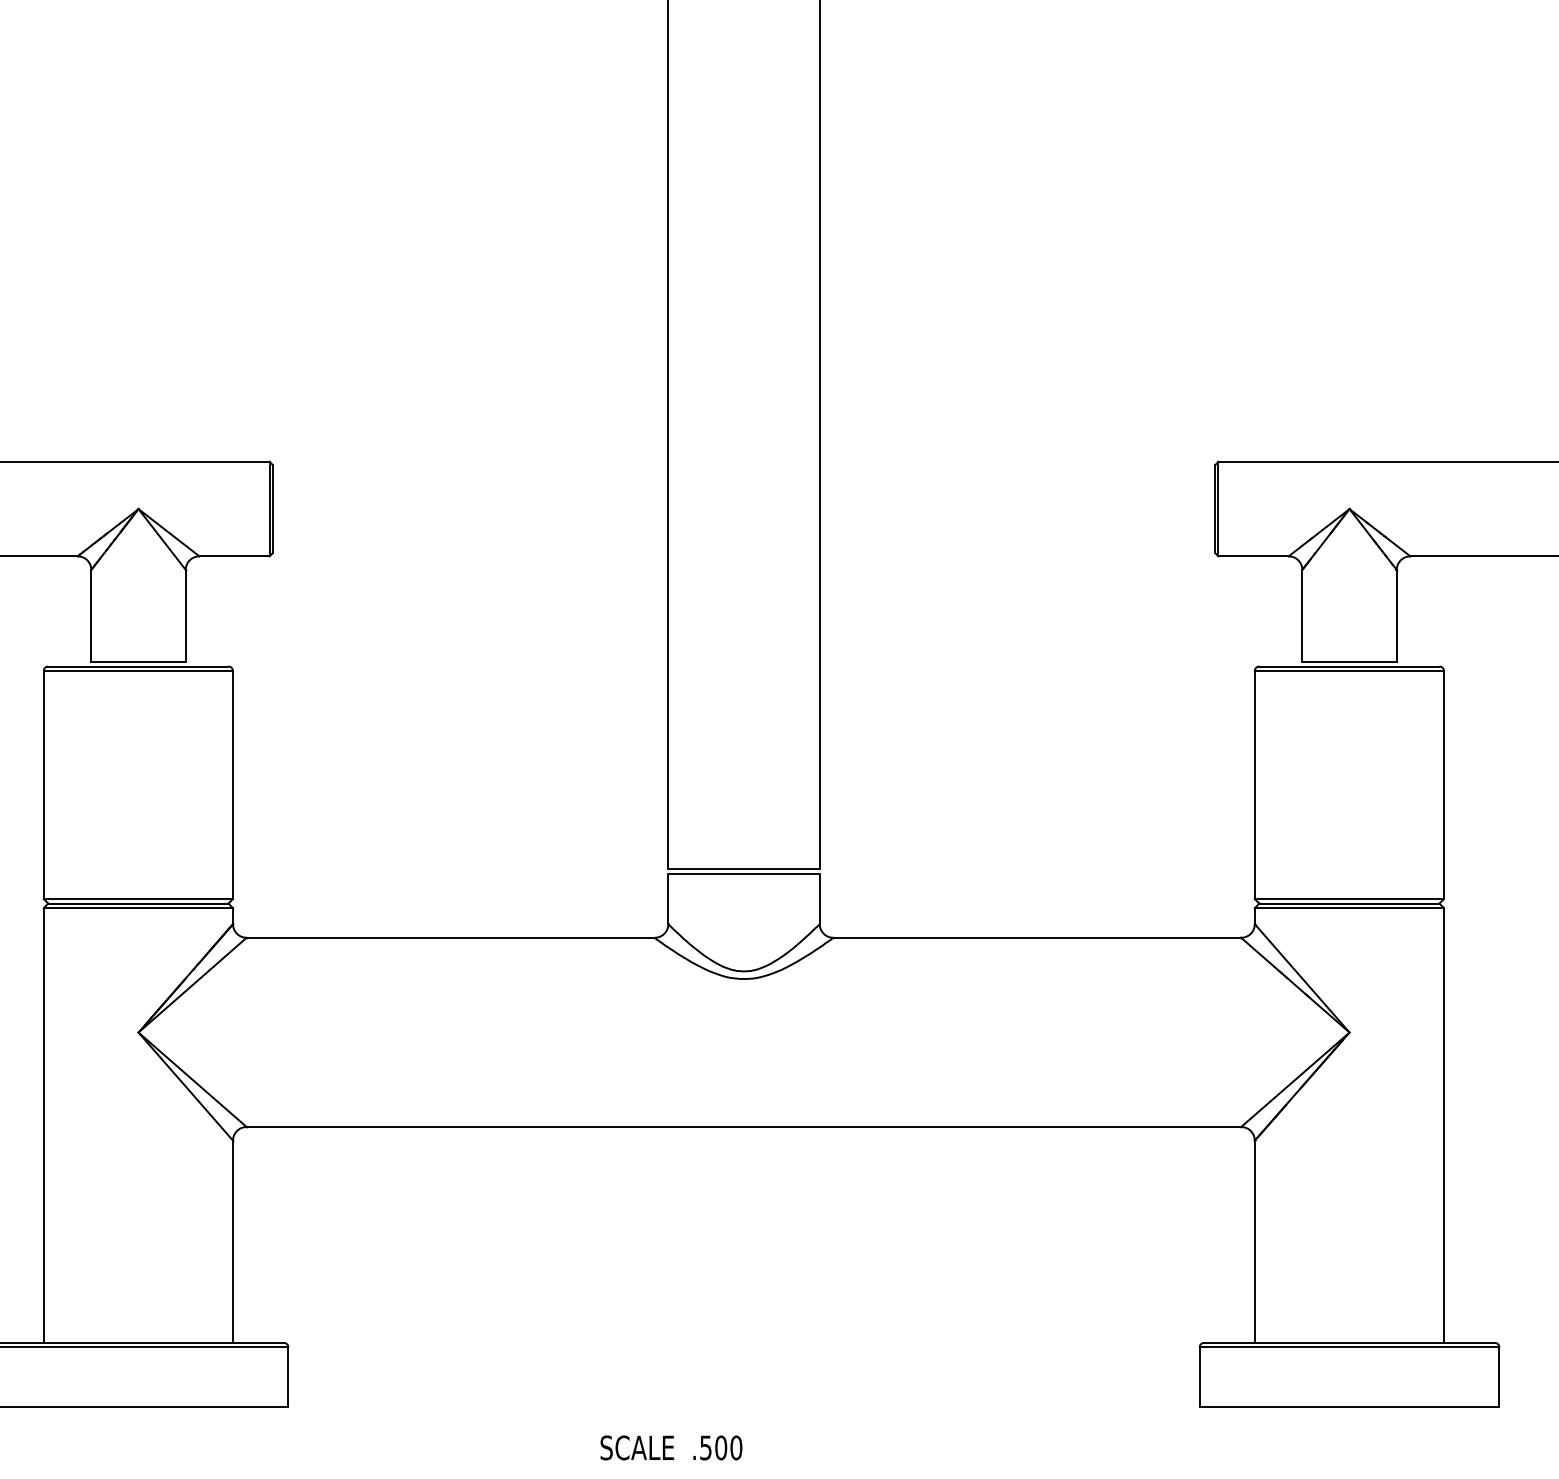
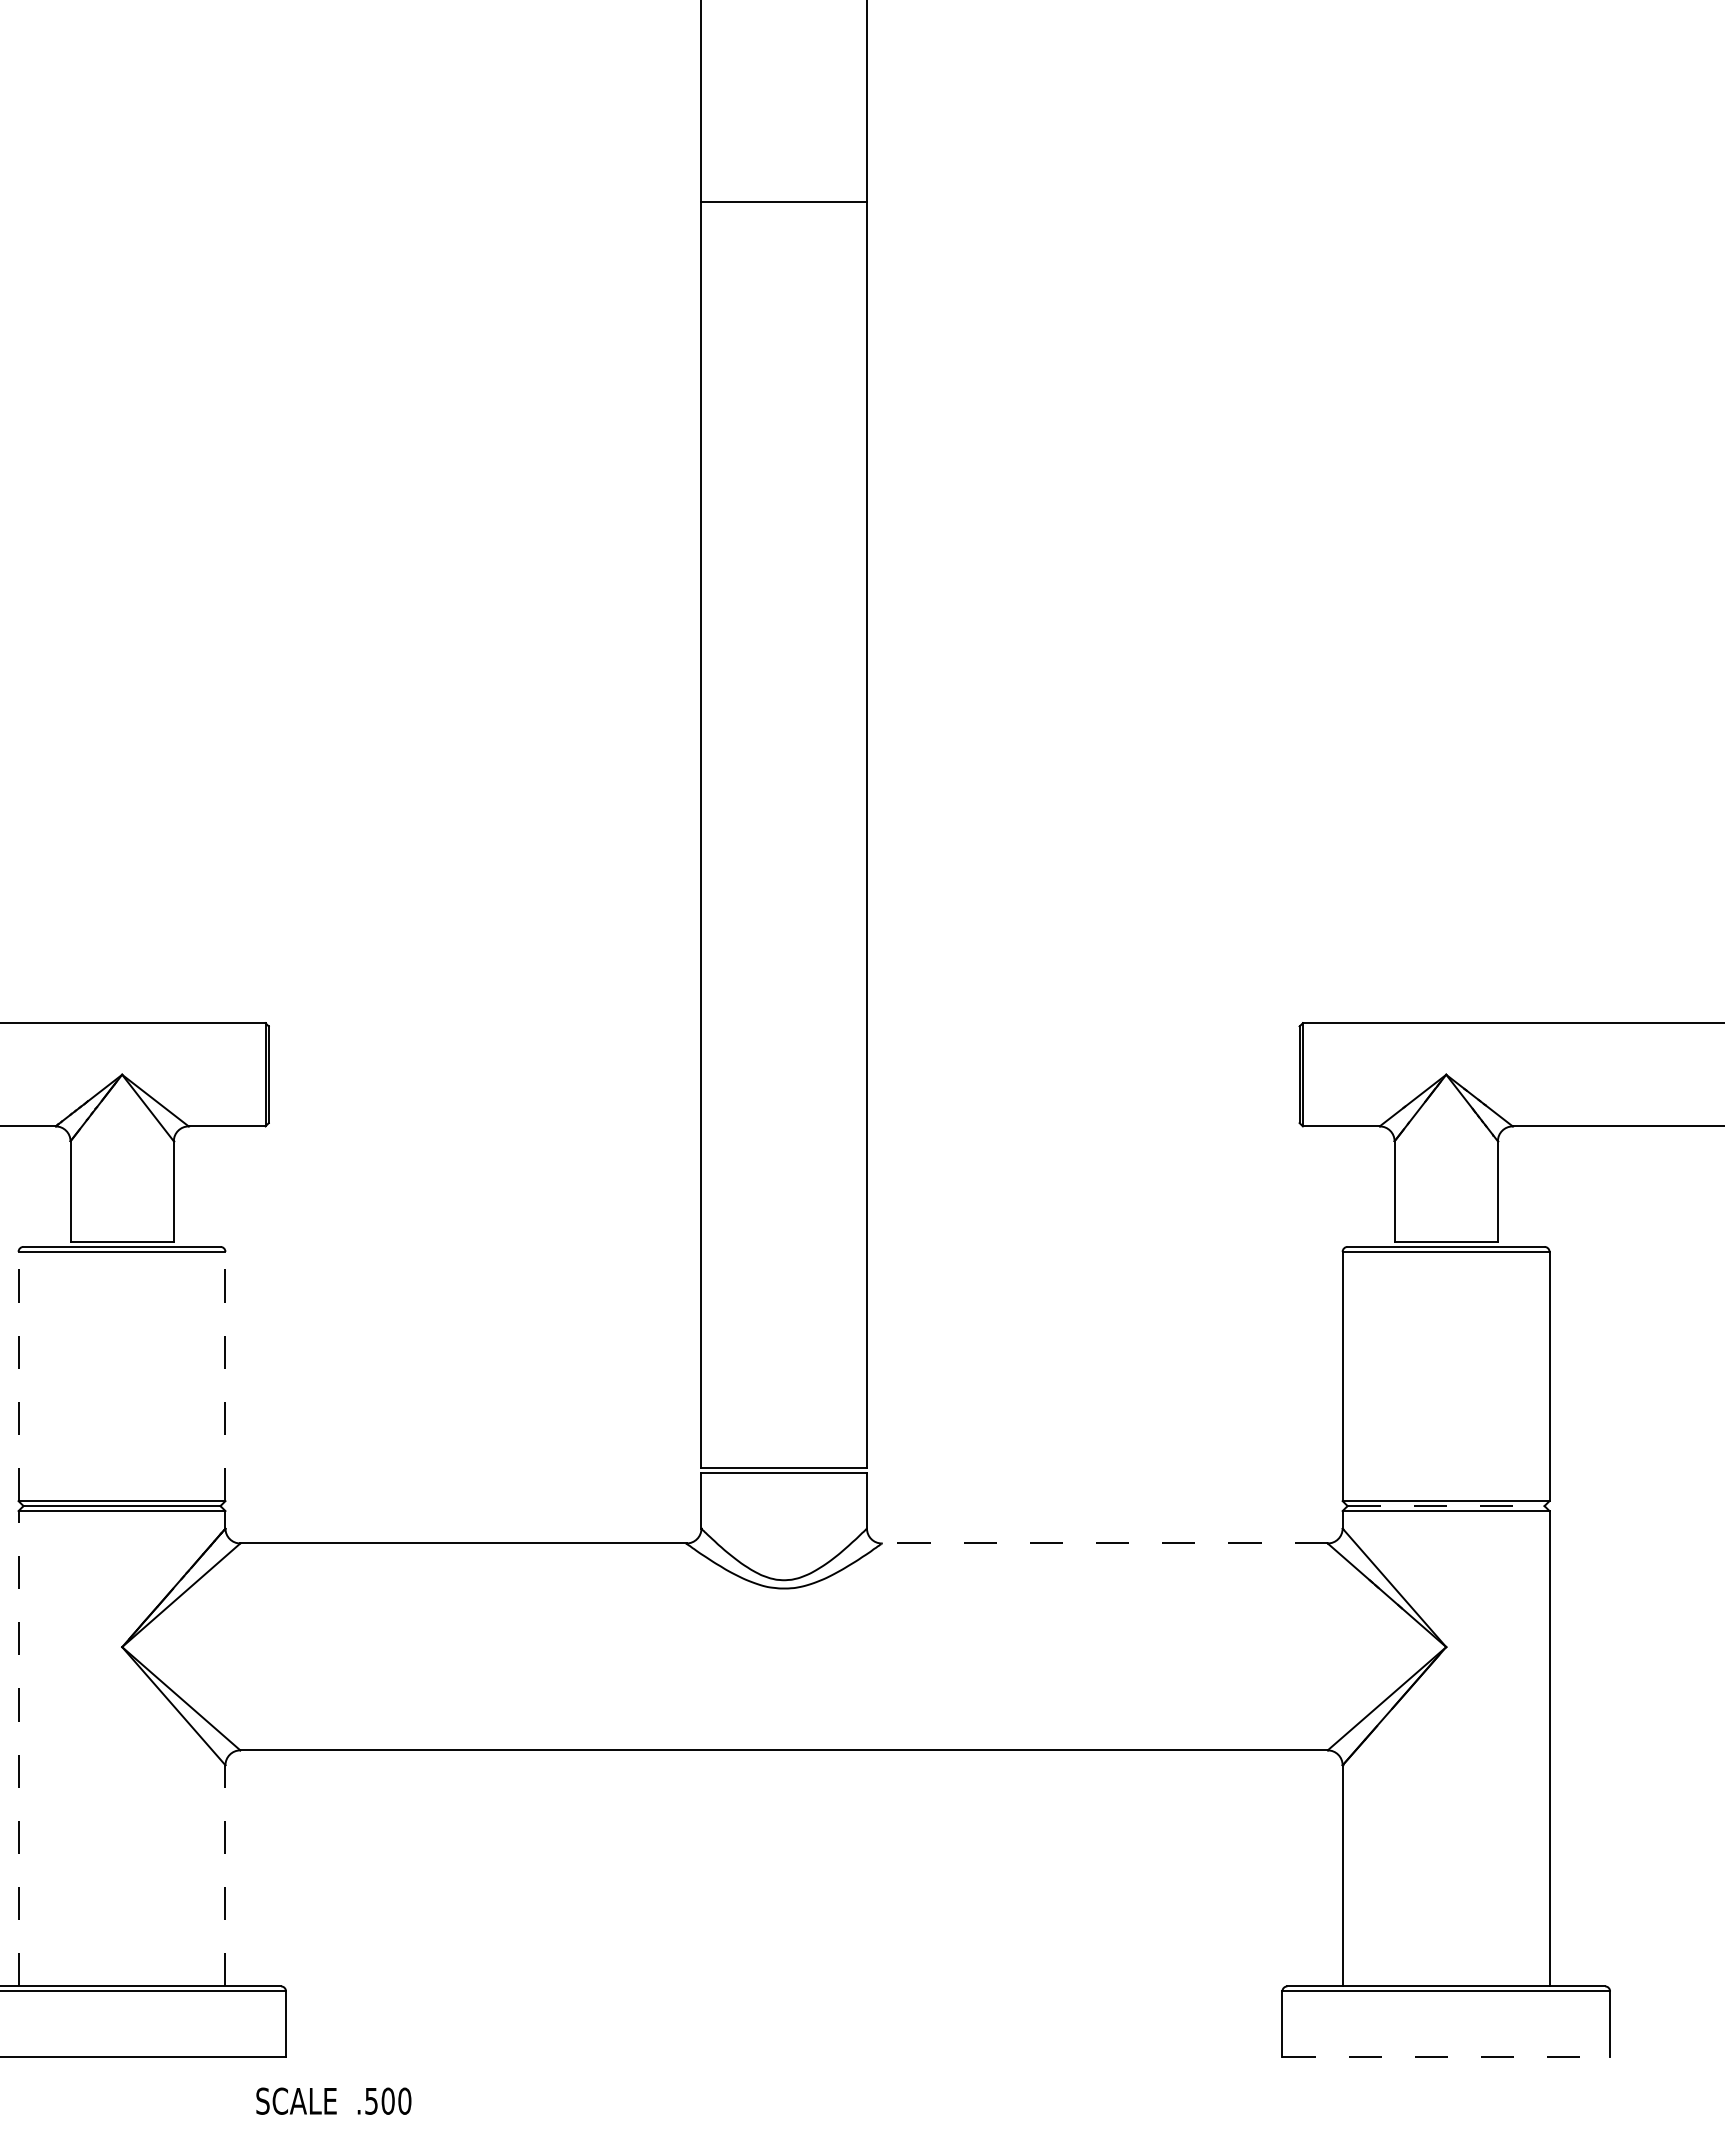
line: (43, 785) -> (18, 1376), solid -> dashed
line: (233, 785) -> (225, 1376), solid -> dashed
line: (1349, 903) -> (1446, 1506), solid -> dashed
line: (1036, 937) -> (1104, 1543), solid -> dashed
line: (43, 1125) -> (18, 1748), solid -> dashed
line: (233, 1241) -> (225, 1875), solid -> dashed
line: (1349, 1406) -> (1446, 2056), solid -> dashed
text: (671, 1447) -> (333, 2100), moved

